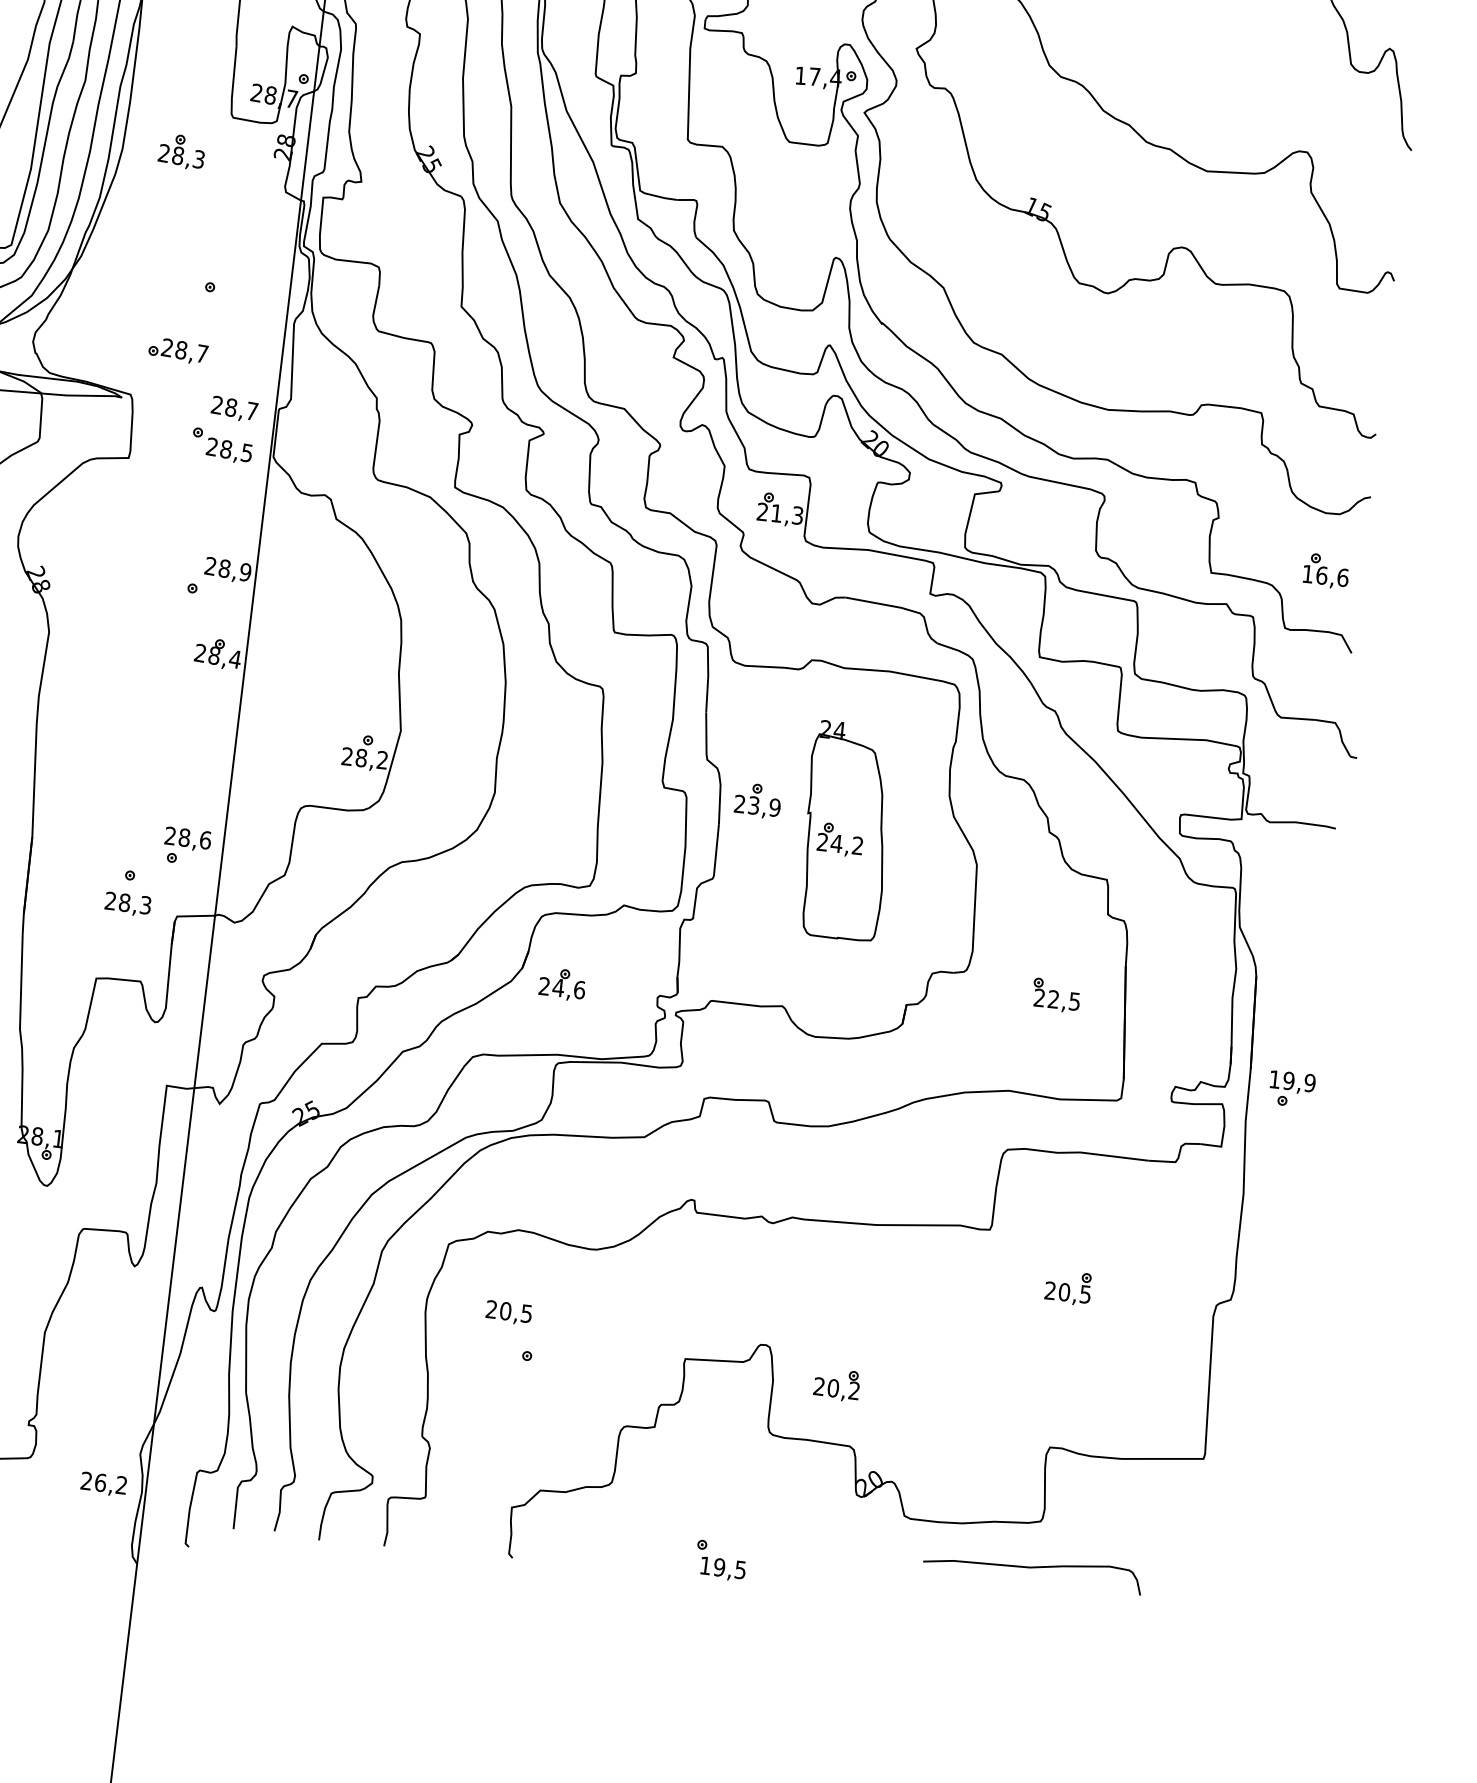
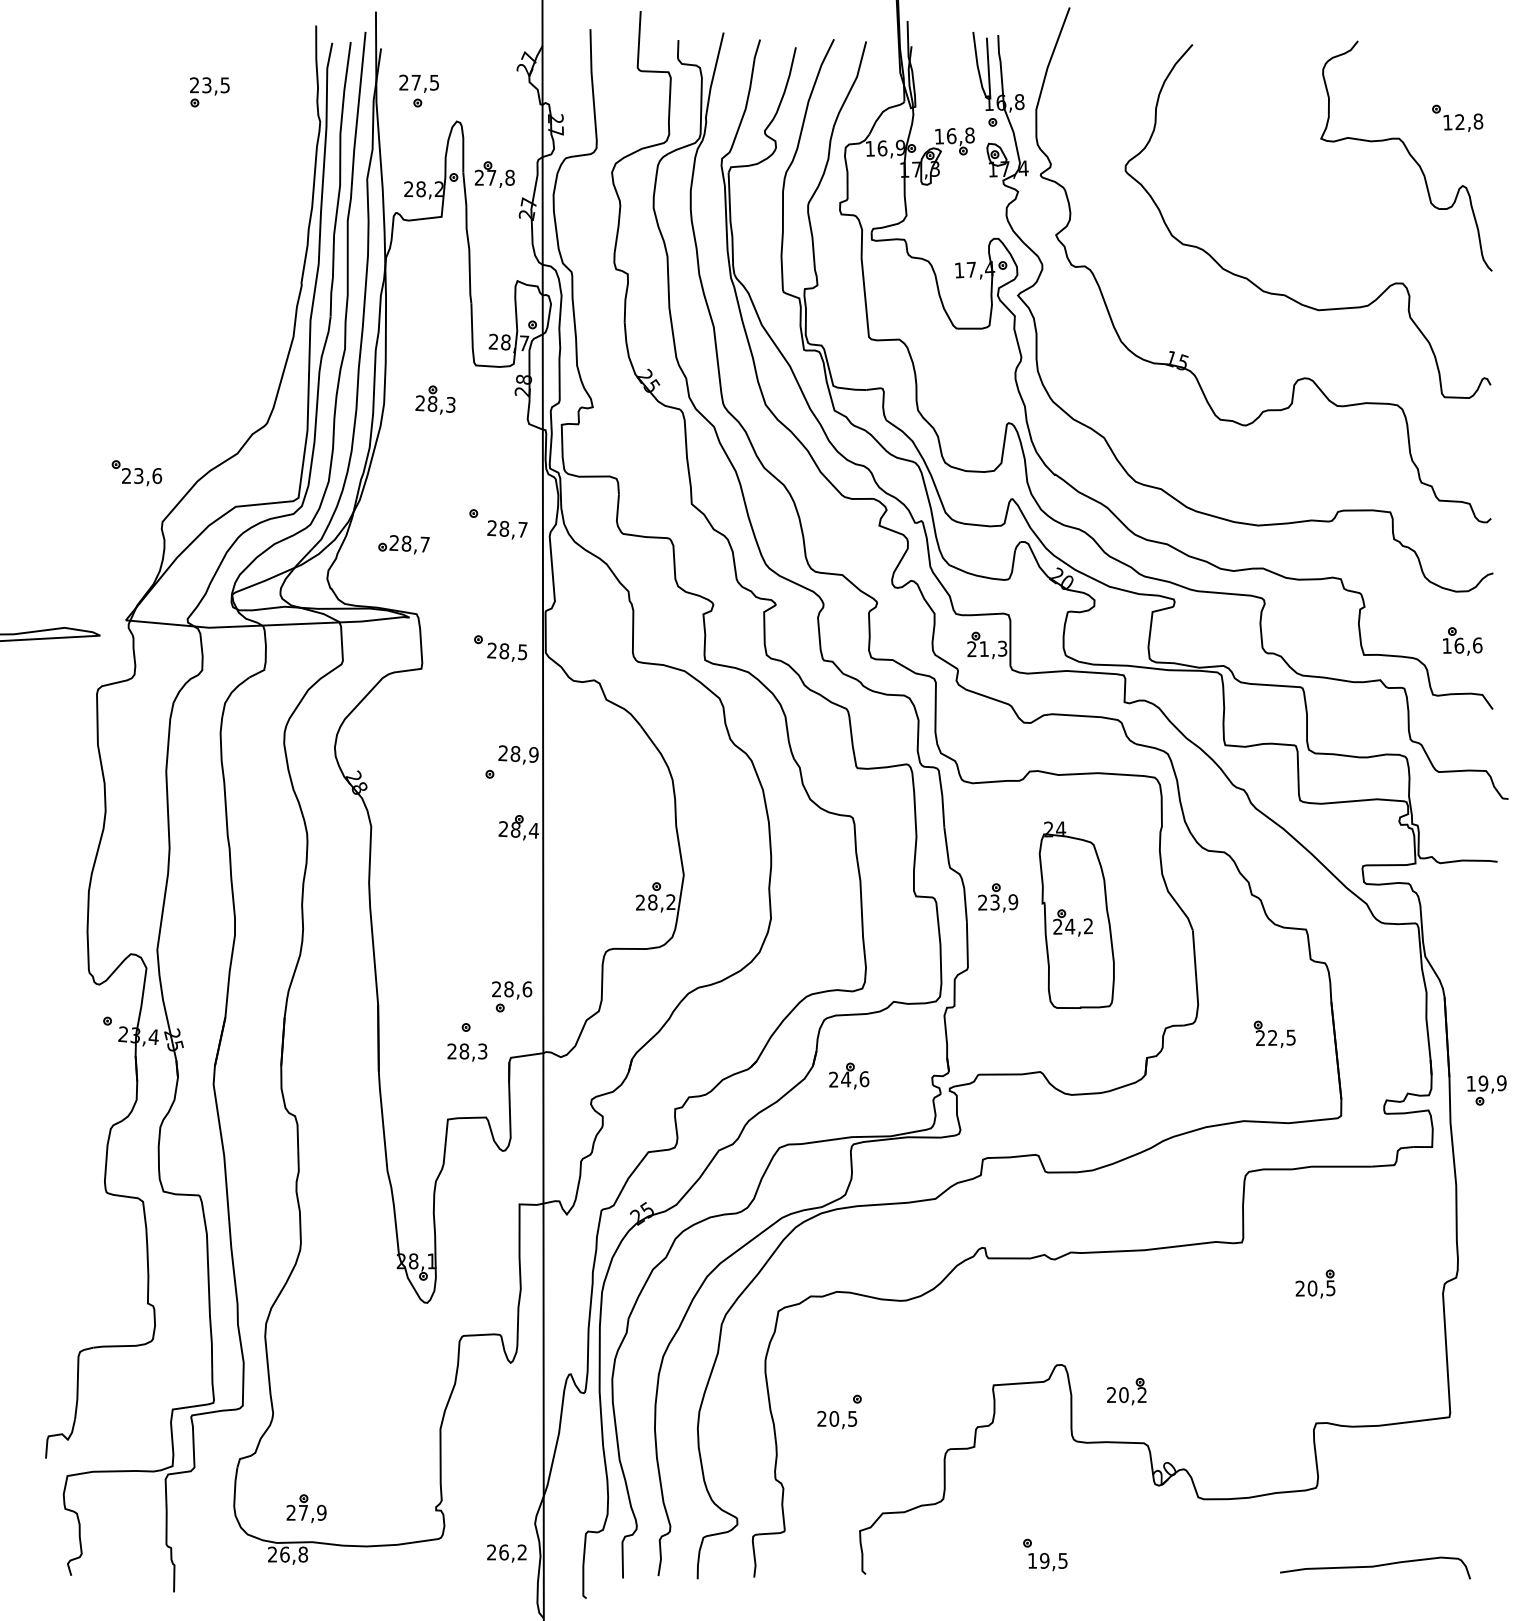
part: (177, 350) -> (403, 544), moved
text: (234, 408) -> (507, 529), moved
text: (509, 1312) -> (837, 1419), moved
curve: (1033, 1568) -> (1375, 1567), moved

